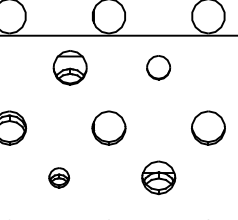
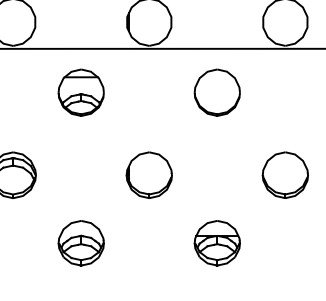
part: (69, 67) -> (80, 92), moved
part: (158, 67) -> (216, 92), size x1.43
part: (58, 177) -> (80, 243), size x1.67

